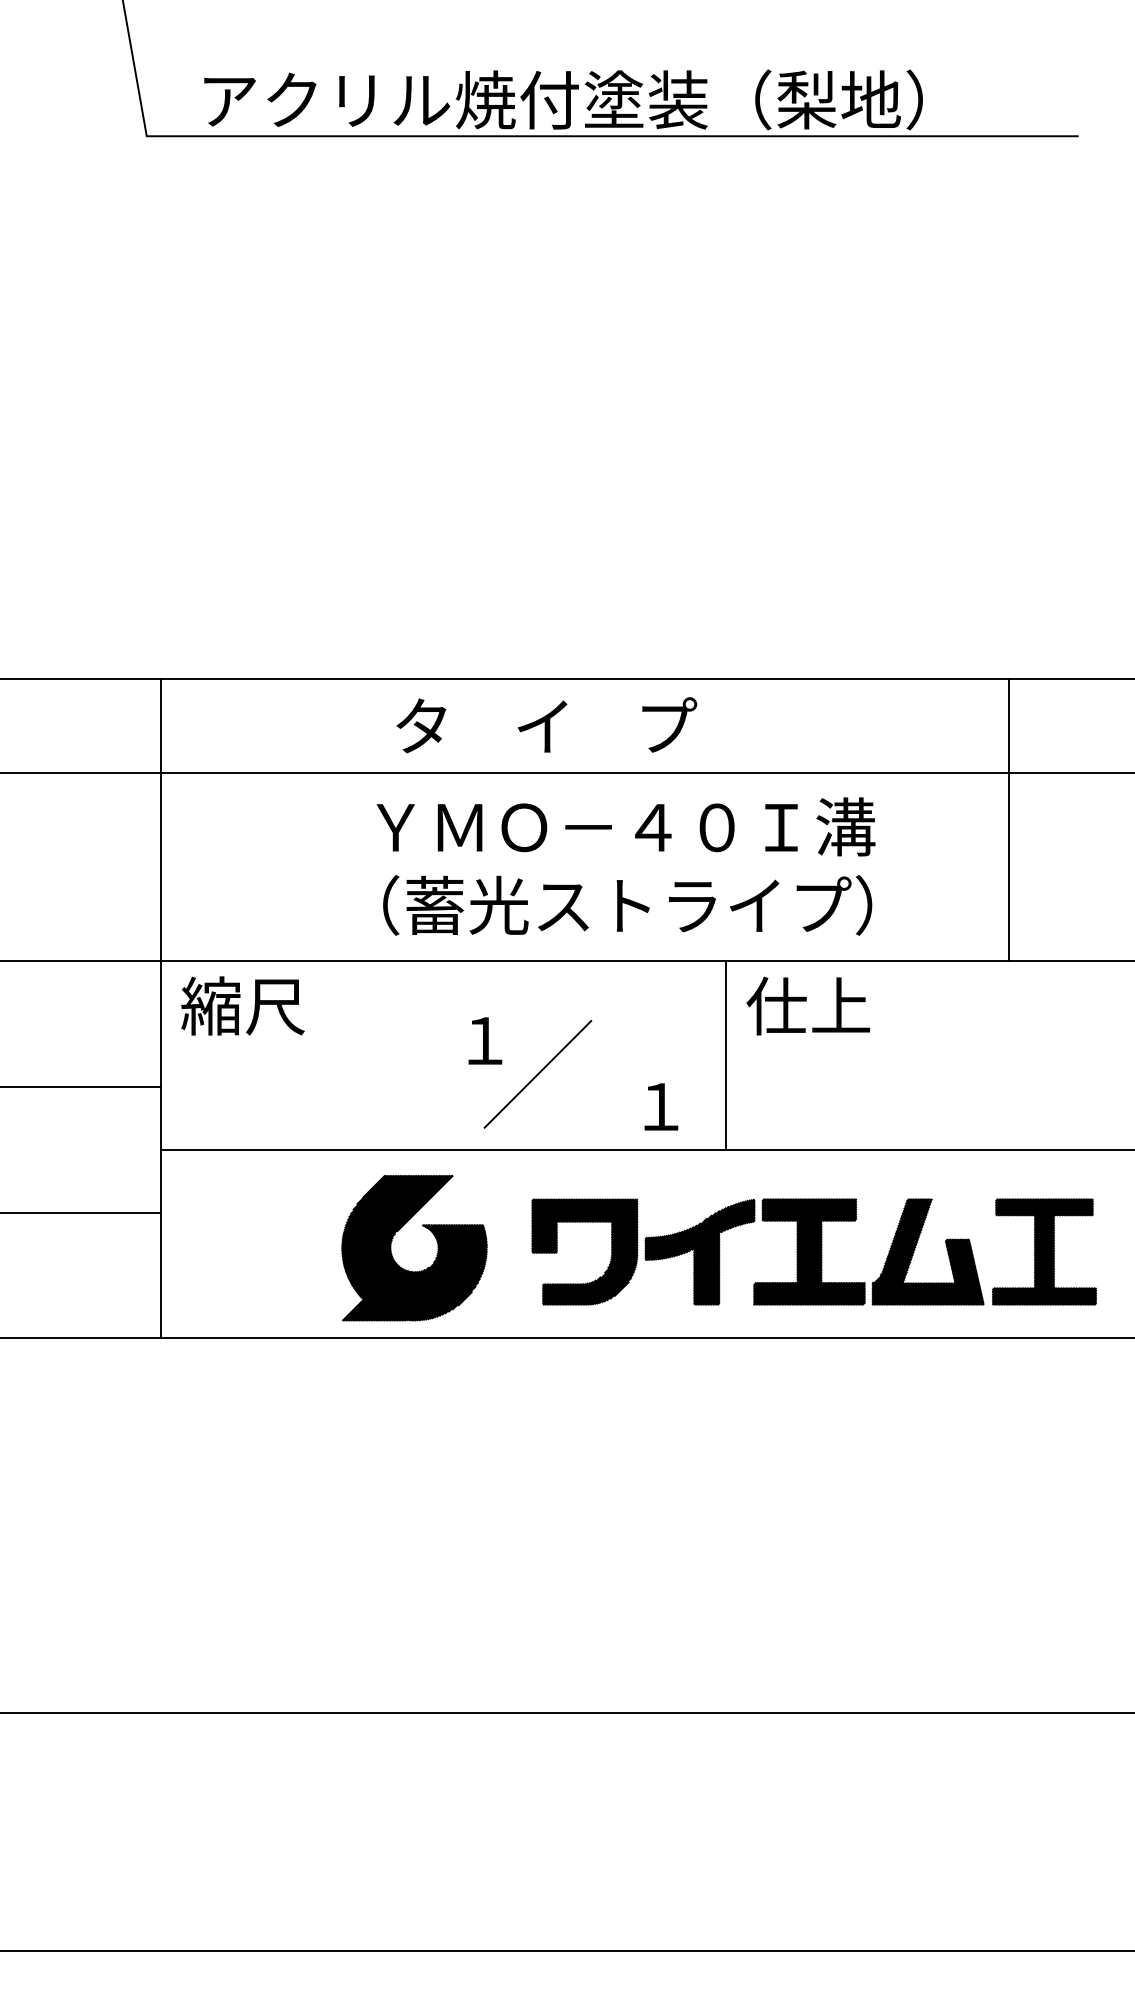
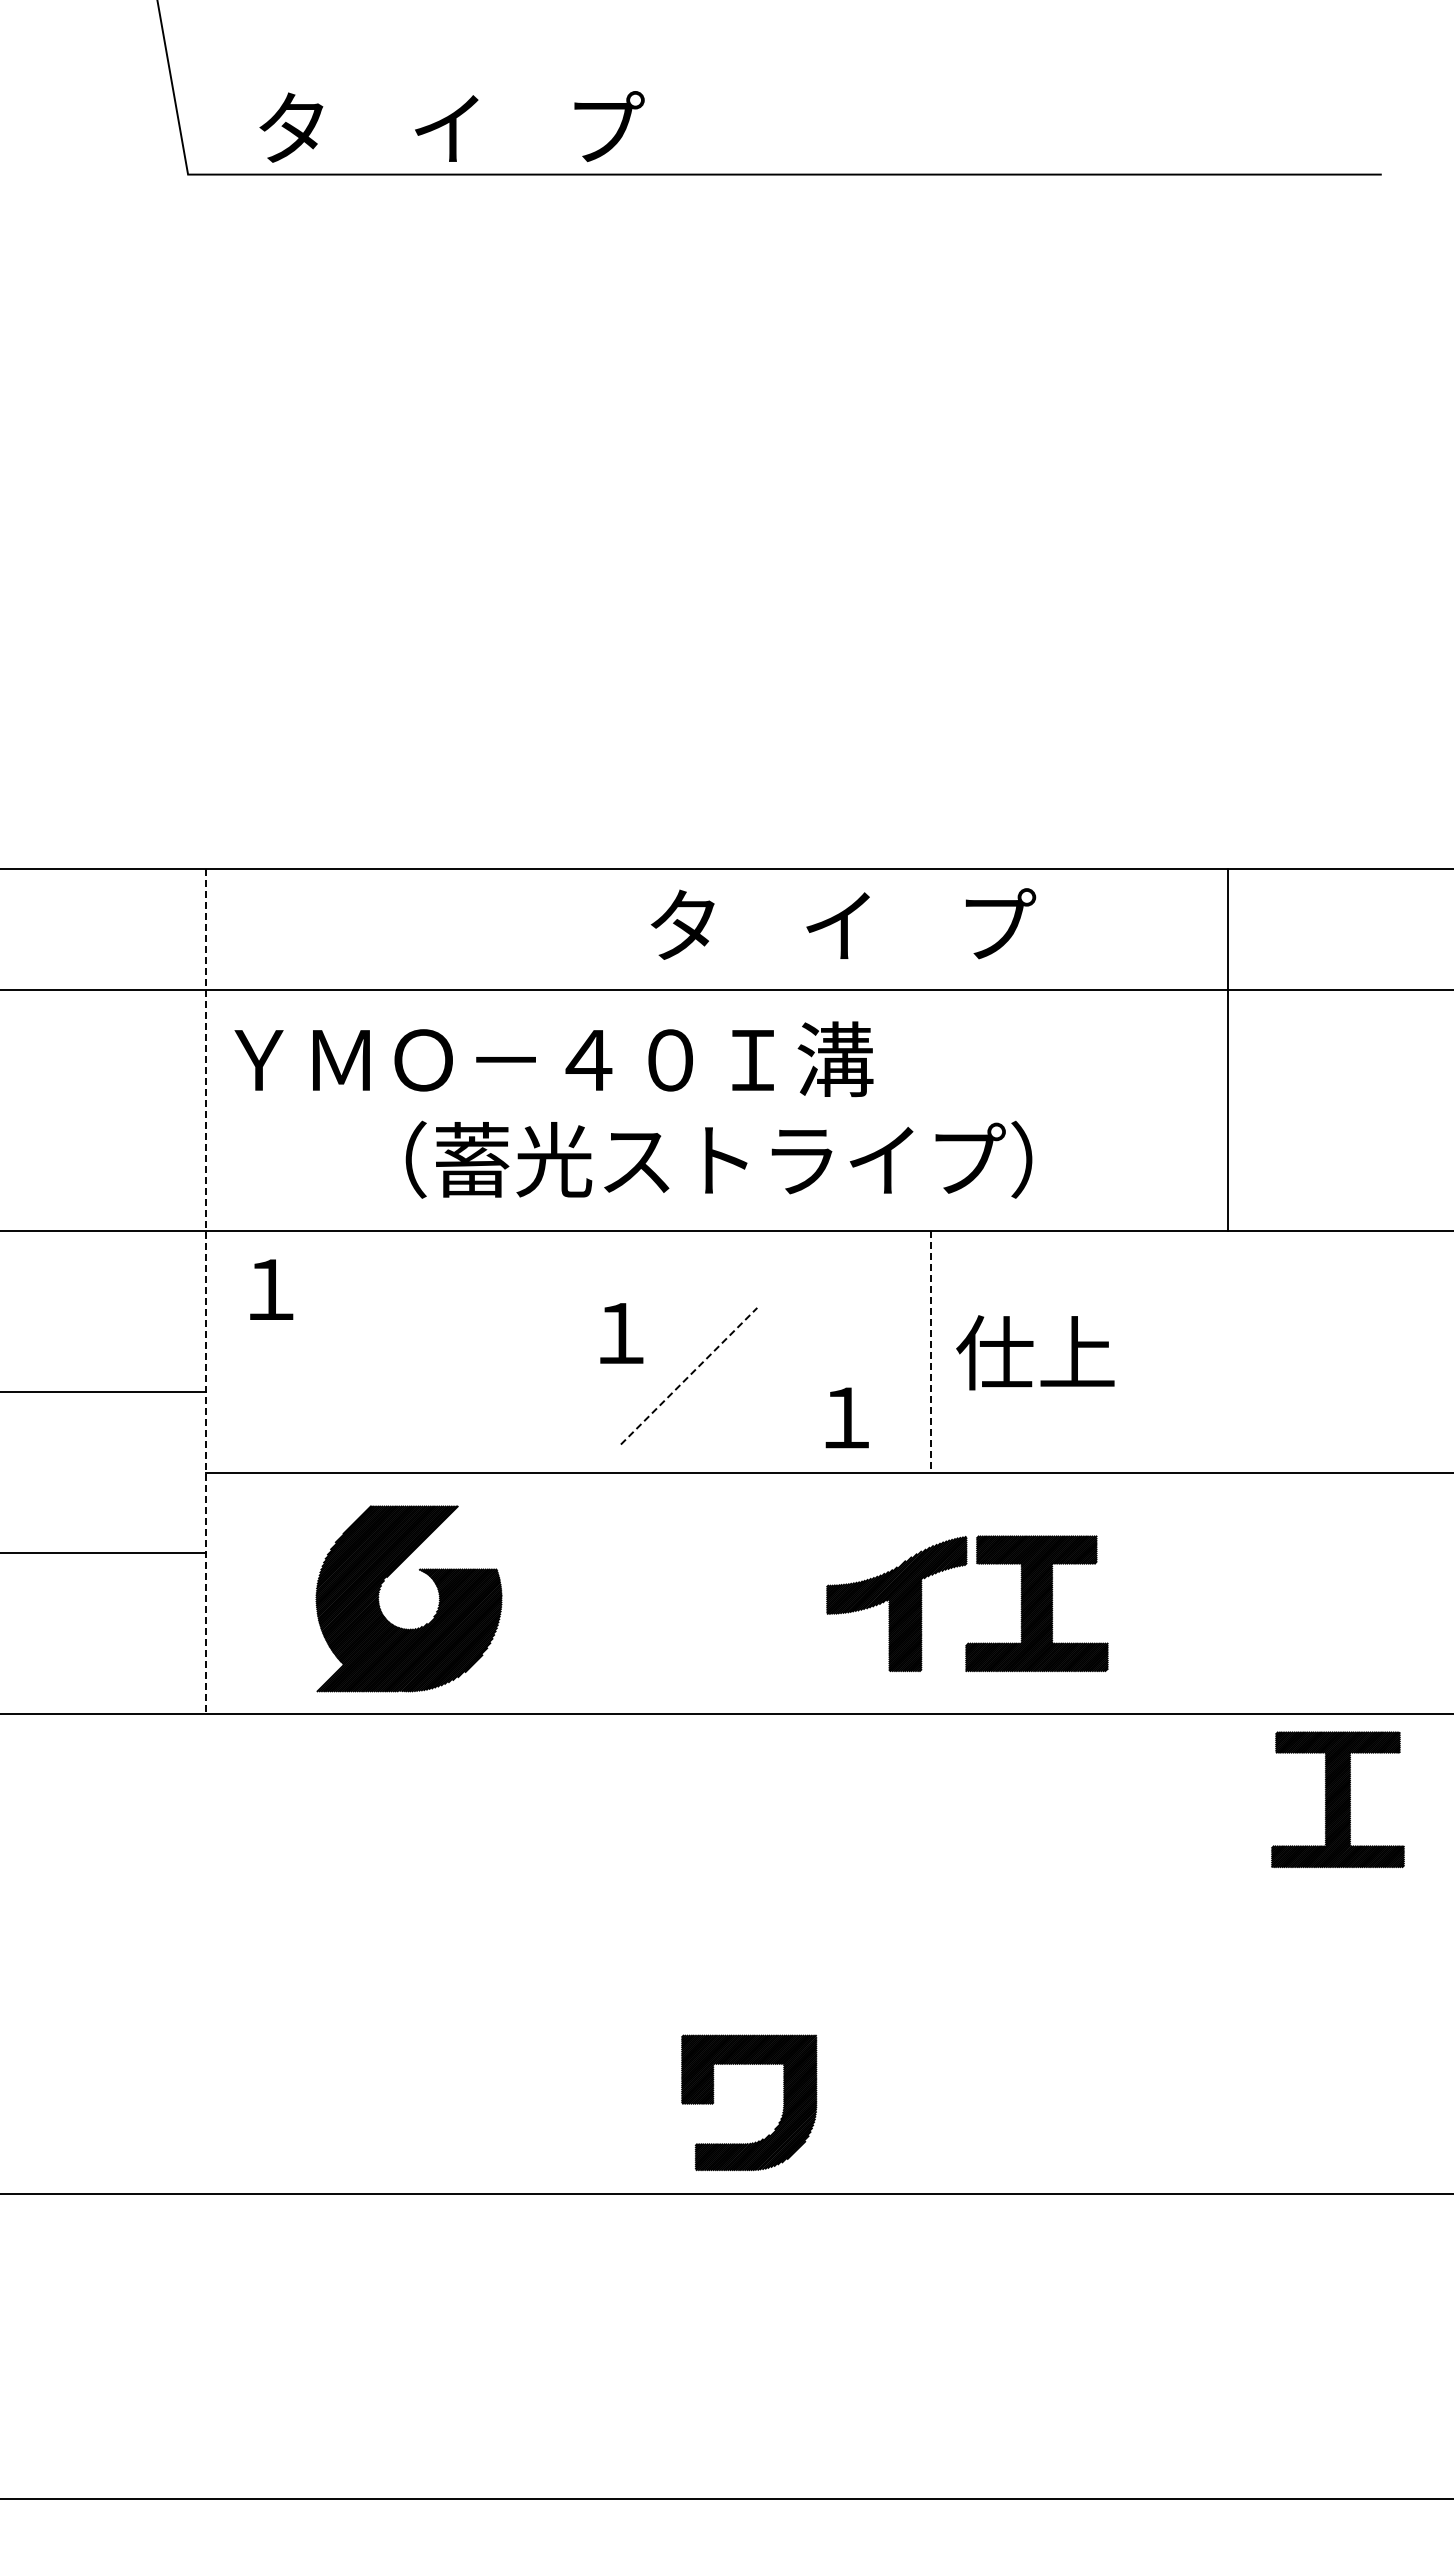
text: (562, 99) -> (720, 127), アクリル焼付塗装（梨地） -> タ    イ    プ
text: (546, 724) -> (843, 923), moved
line: (1008, 820) -> (1227, 1050), moved
text: (625, 827) -> (553, 1059), moved
text: (627, 905) -> (718, 1159), moved
text: (243, 1005) -> (311, 1288), 縮尺 -> １
text: (808, 1005) -> (1035, 1352), moved
line: (161, 1009) -> (206, 1292), solid -> dashed
line: (726, 1055) -> (930, 1352), solid -> dashed
line: (538, 1074) -> (689, 1376), solid -> dashed
part: (391, 1247) -> (379, 1597), moved
part: (915, 1250) -> (1172, 1601), removed
part: (1044, 1251) -> (1337, 1799), moved
part: (610, 1258) -> (782, 2110), moved

